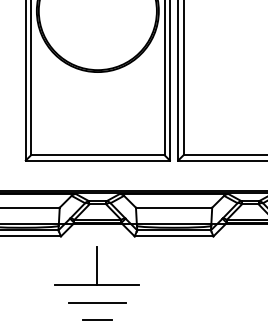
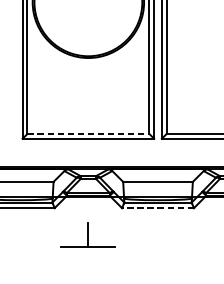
line: (97, 155) -> (88, 134), solid -> dashed
line: (173, 236) -> (157, 208), solid -> dashed
part: (96, 265) -> (87, 234), size x0.7
line: (97, 302) -> (88, 268), removed

